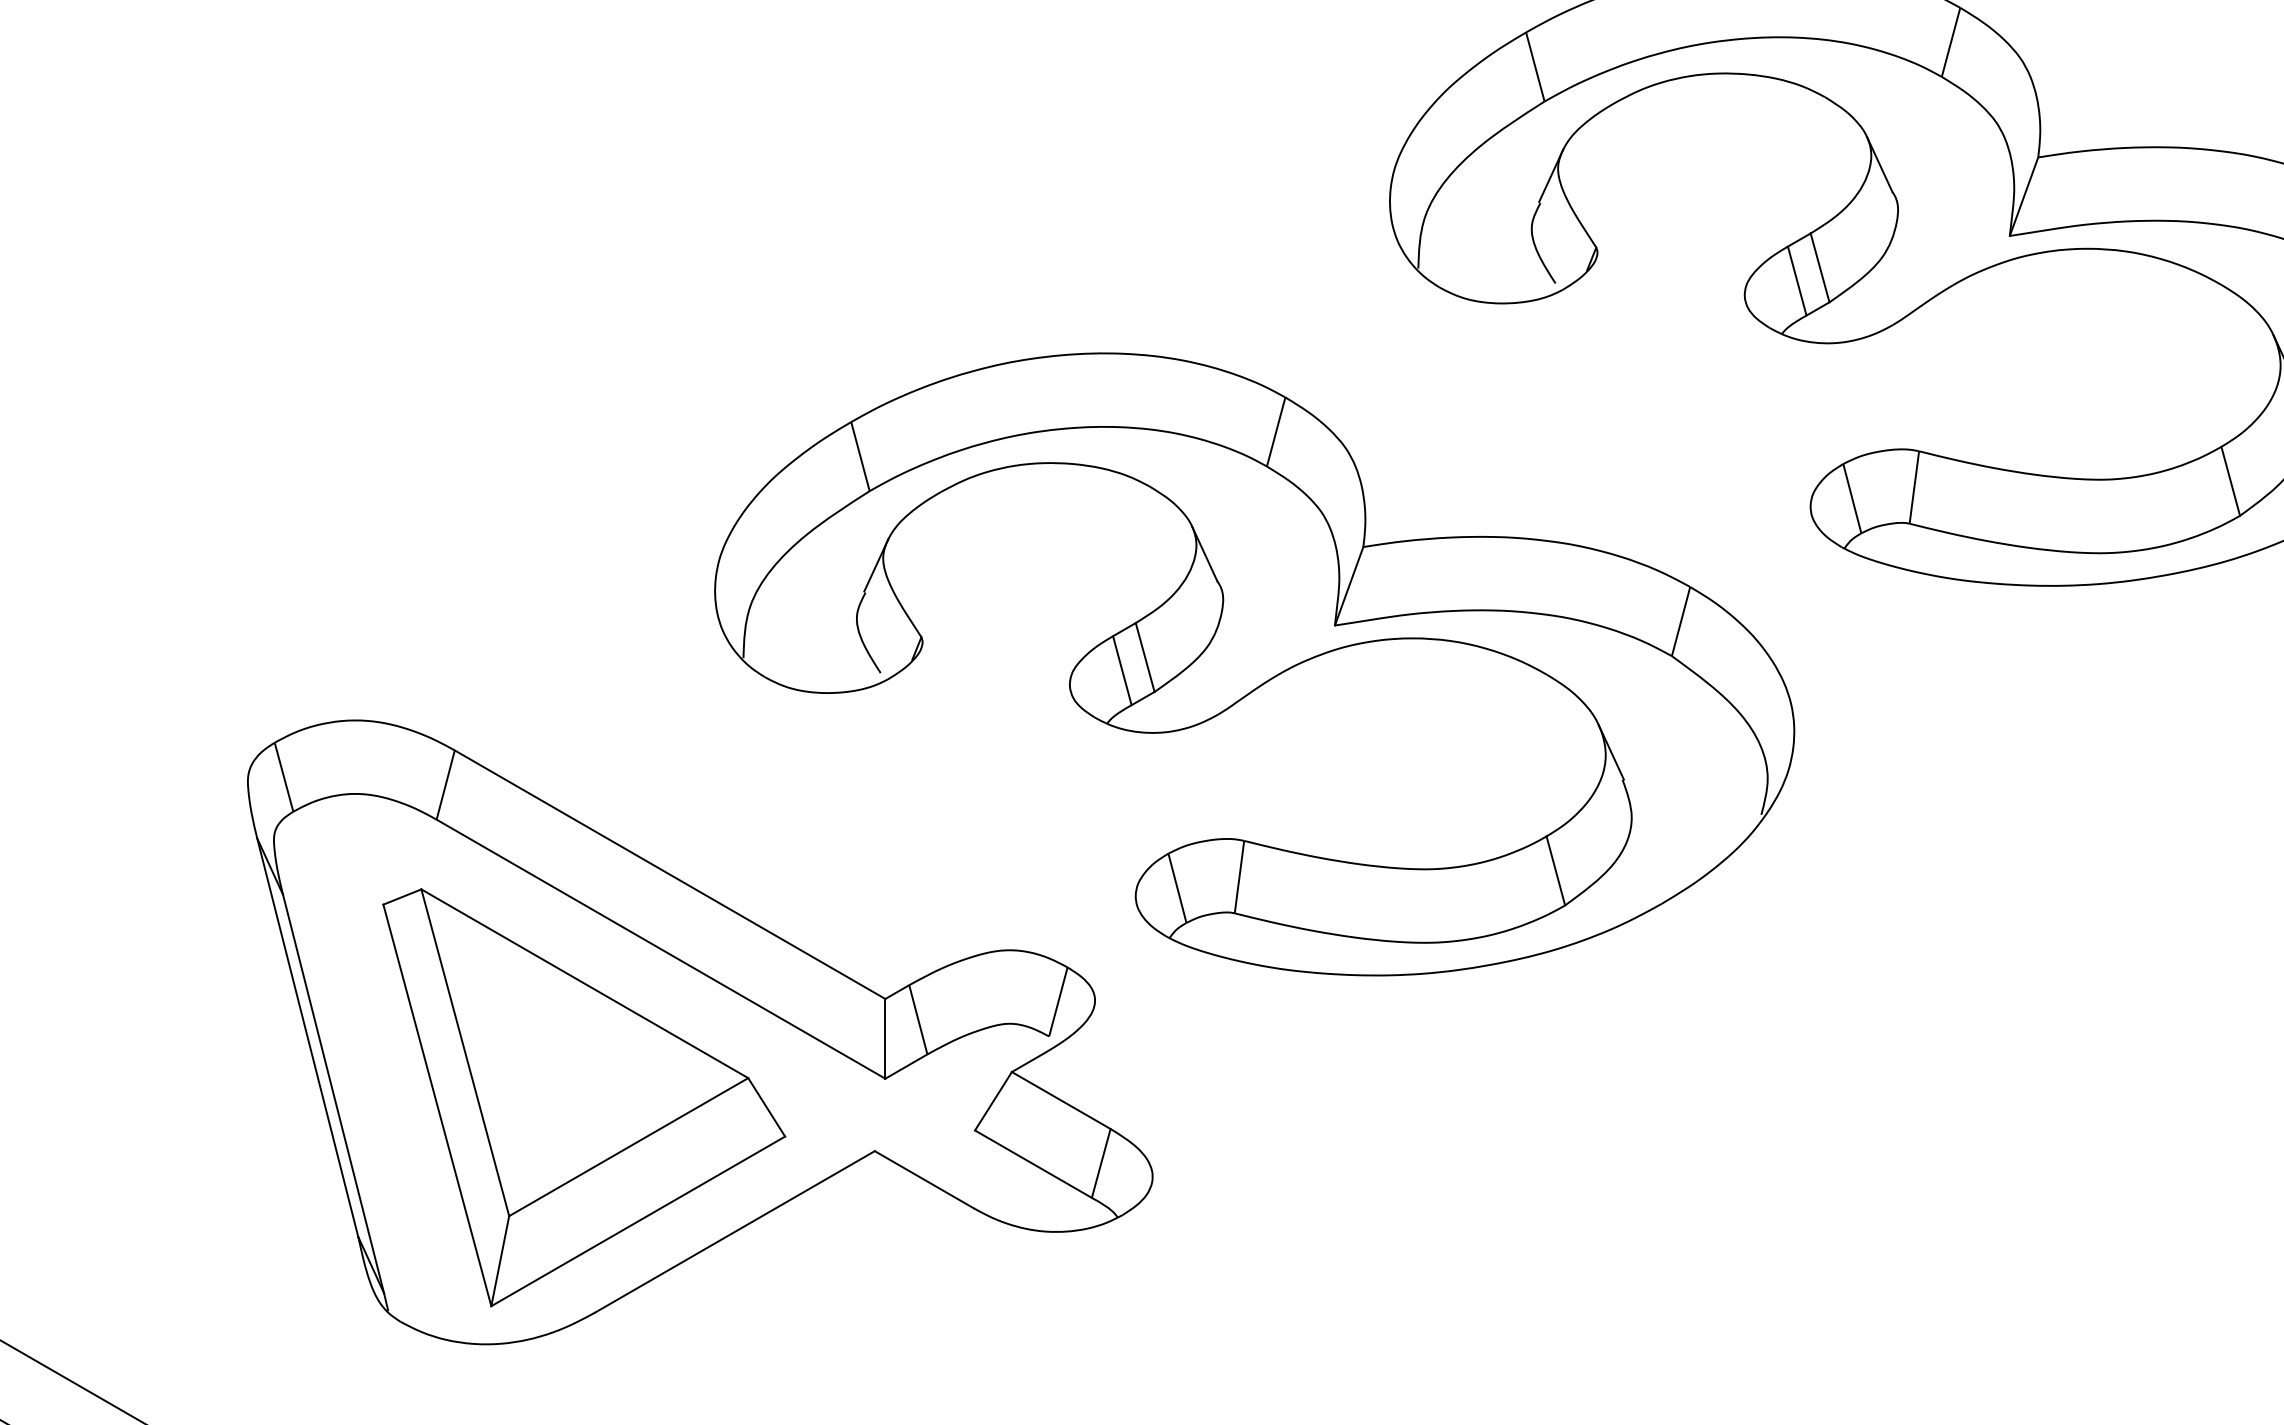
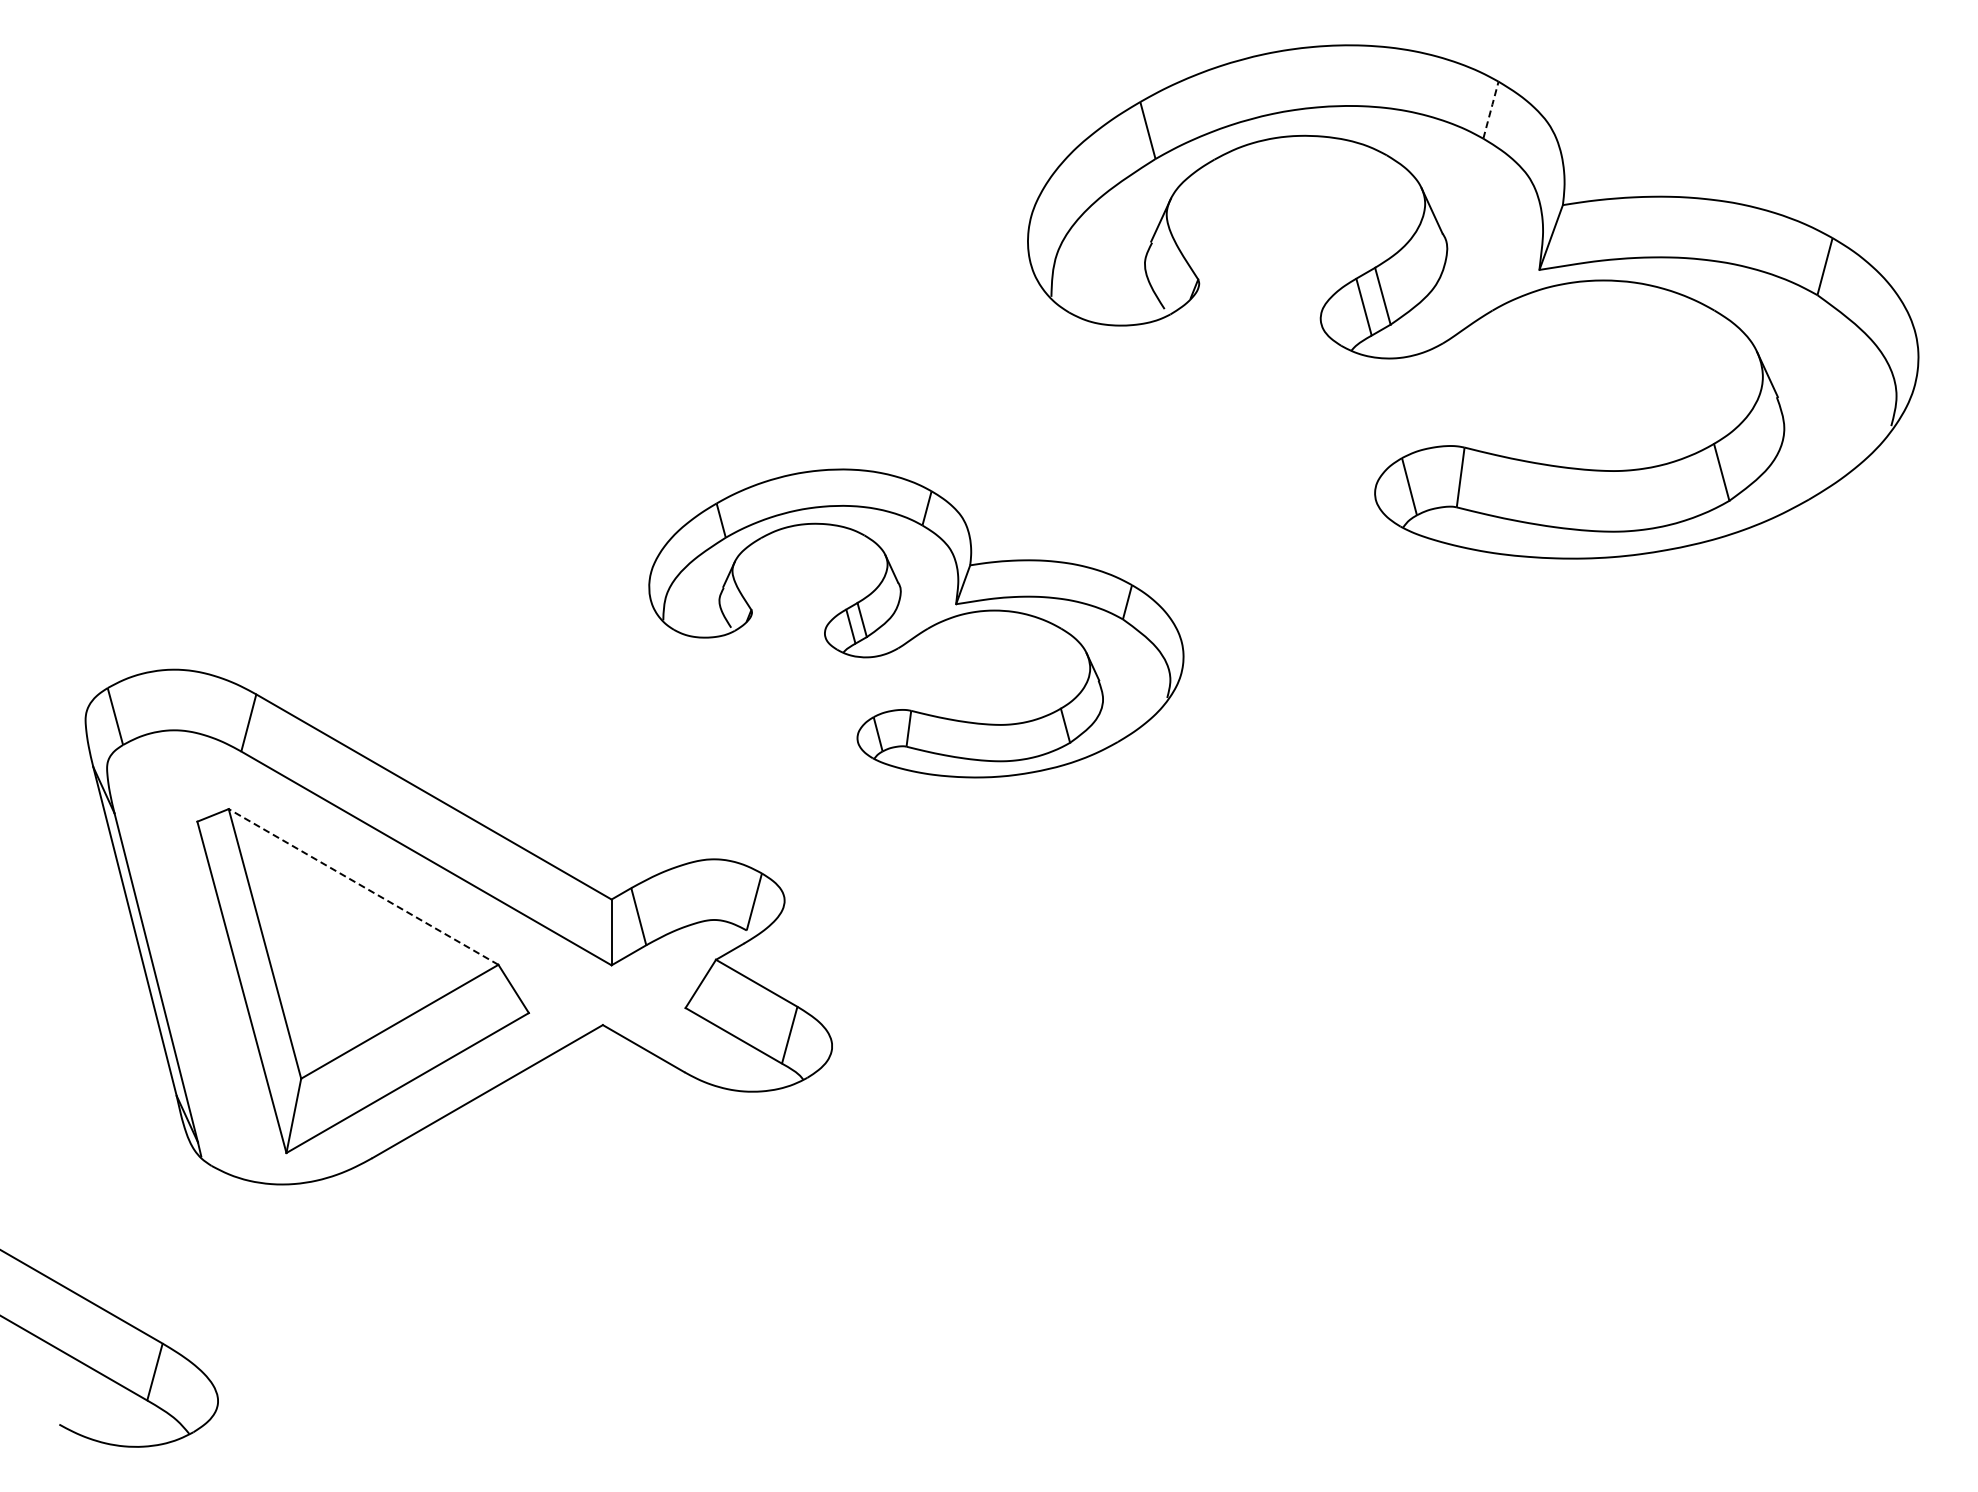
line: (1950, 42) -> (1490, 110), solid -> dashed
part: (1254, 664) -> (916, 623), size x0.6
line: (584, 983) -> (363, 886), solid -> dashed

